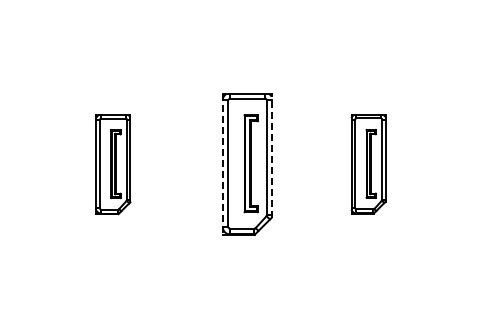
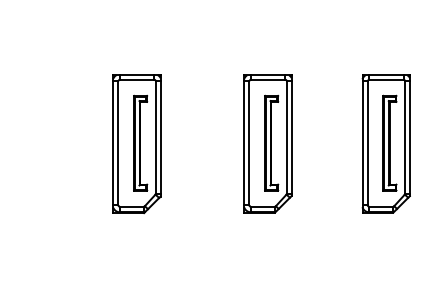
line: (271, 156) -> (291, 136), dashed -> solid
part: (113, 164) -> (137, 144), size x1.43
line: (223, 164) -> (244, 144), dashed -> solid
part: (368, 164) -> (386, 144), size x1.43

